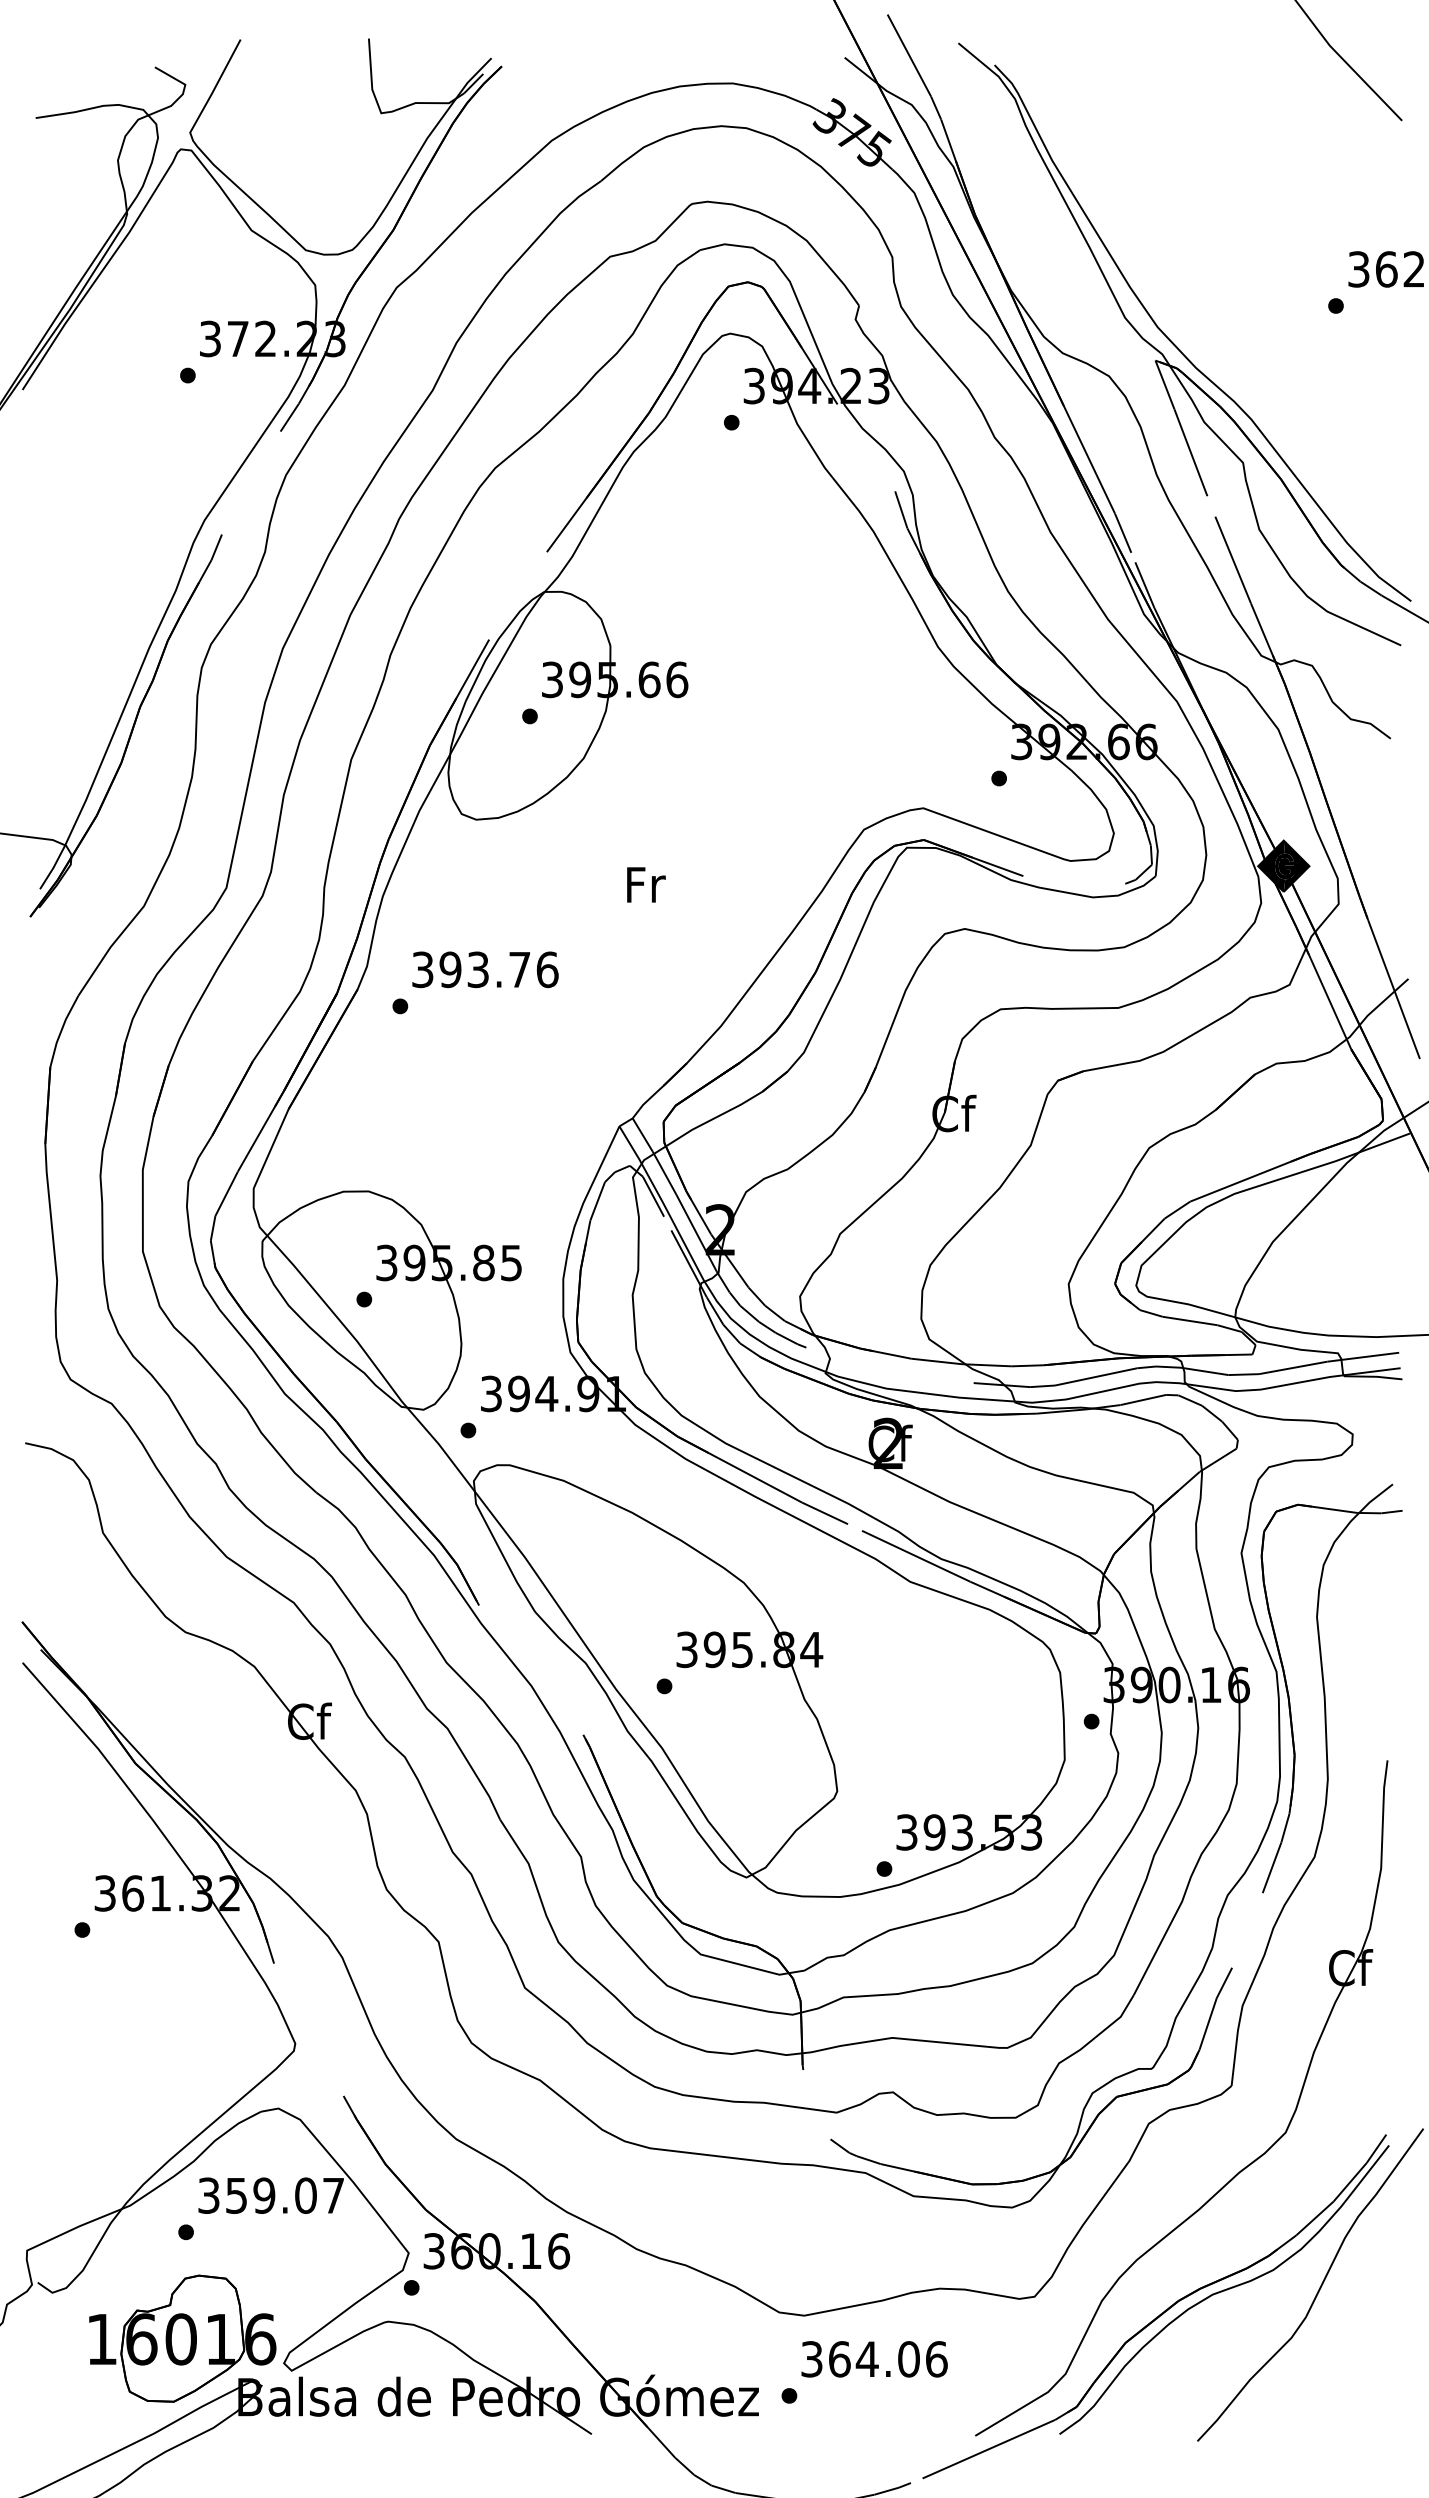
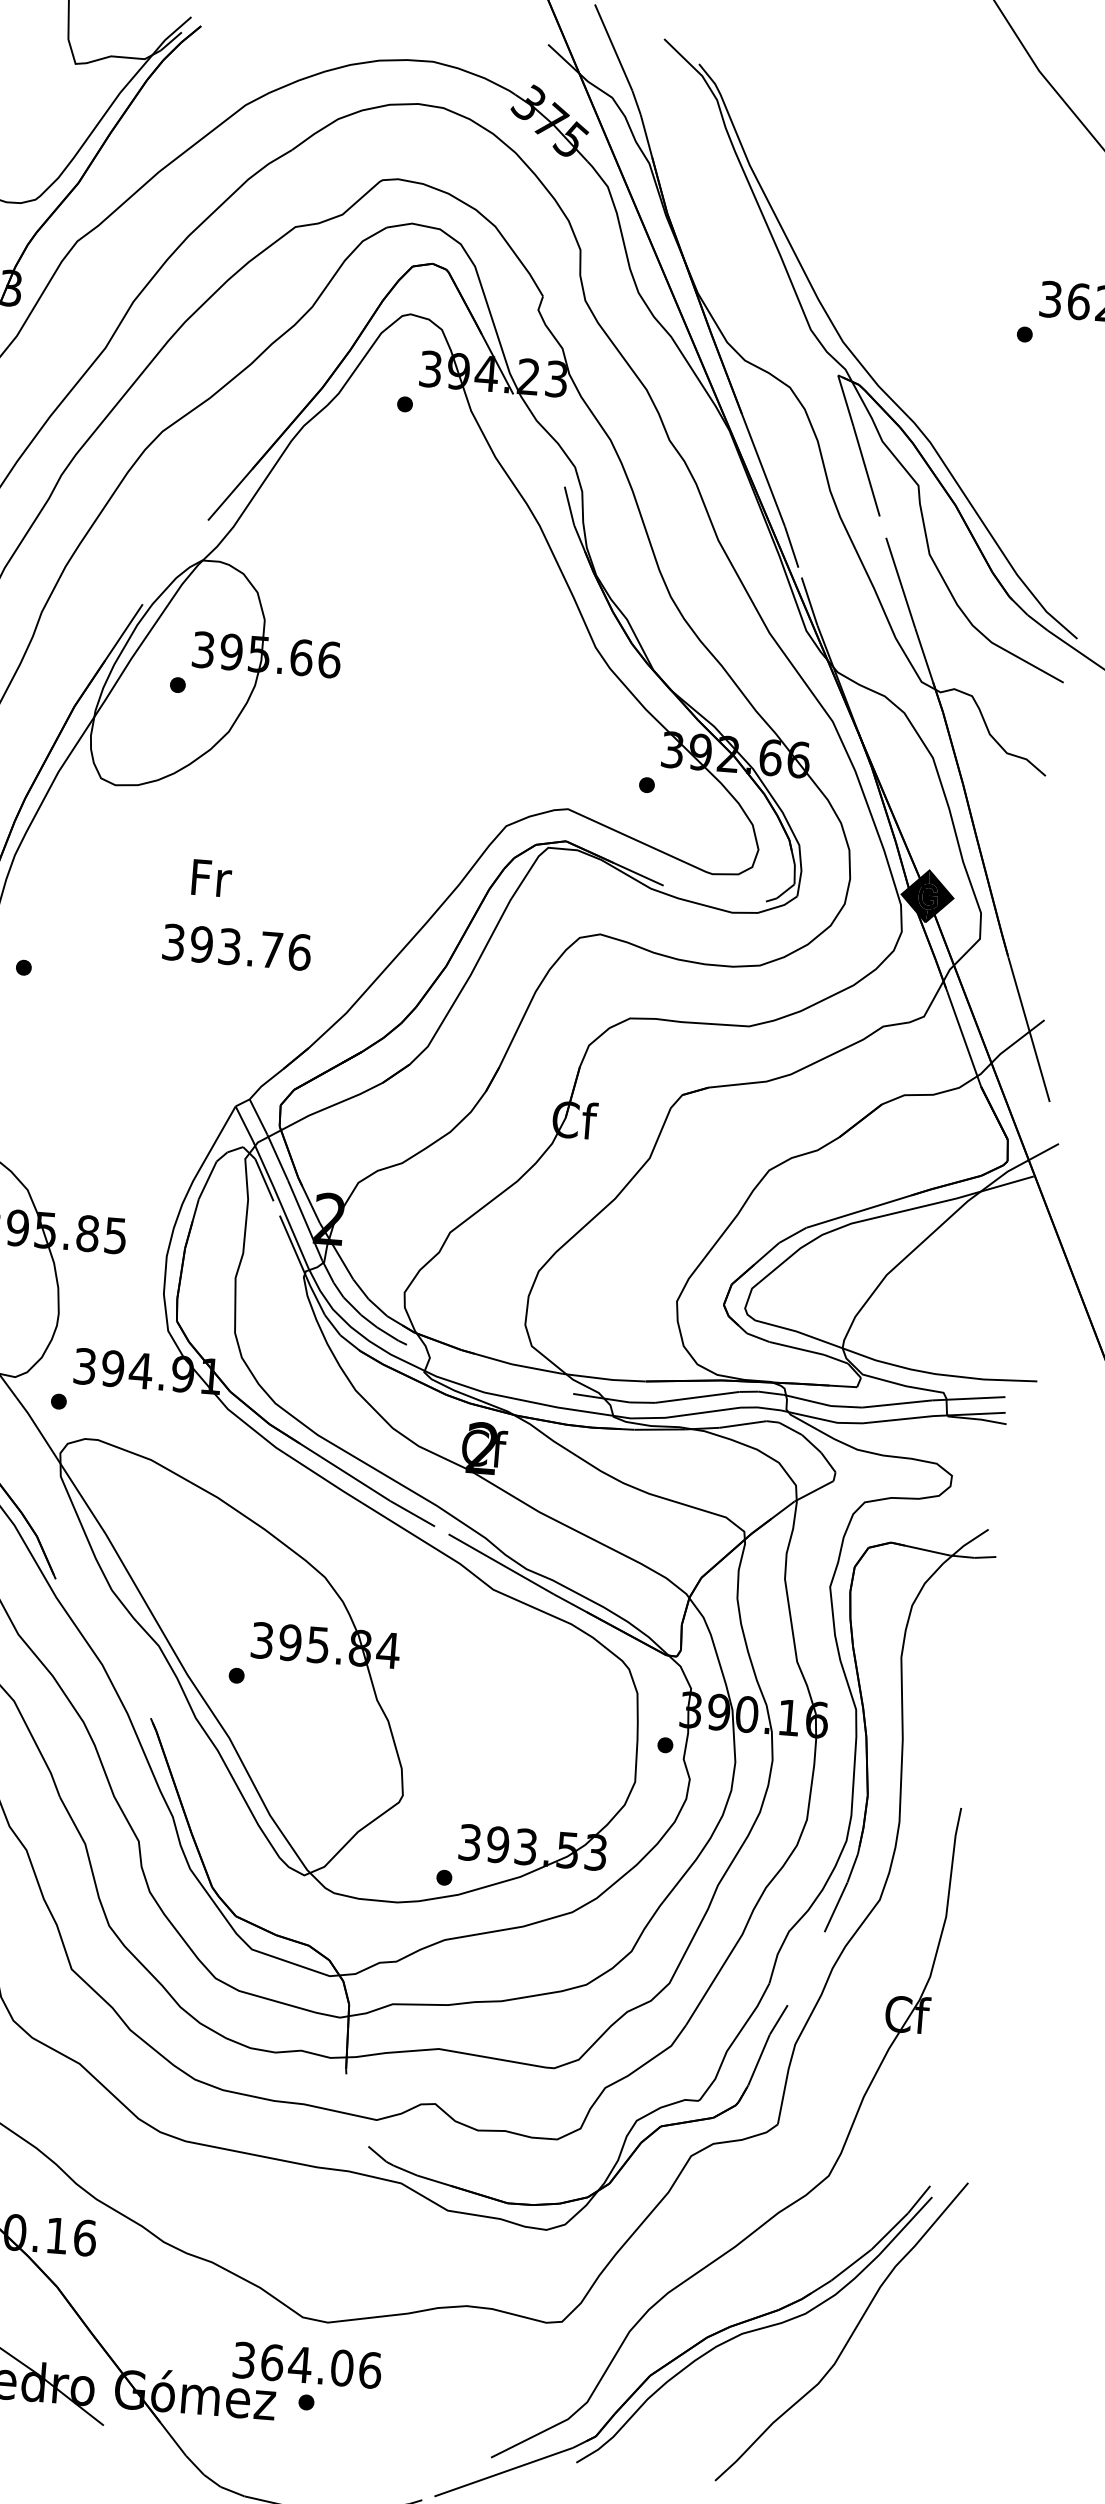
text: (646, 884) -> (212, 877), moved
text: (485, 969) -> (237, 947), moved
text: (874, 2359) -> (307, 2365), moved

